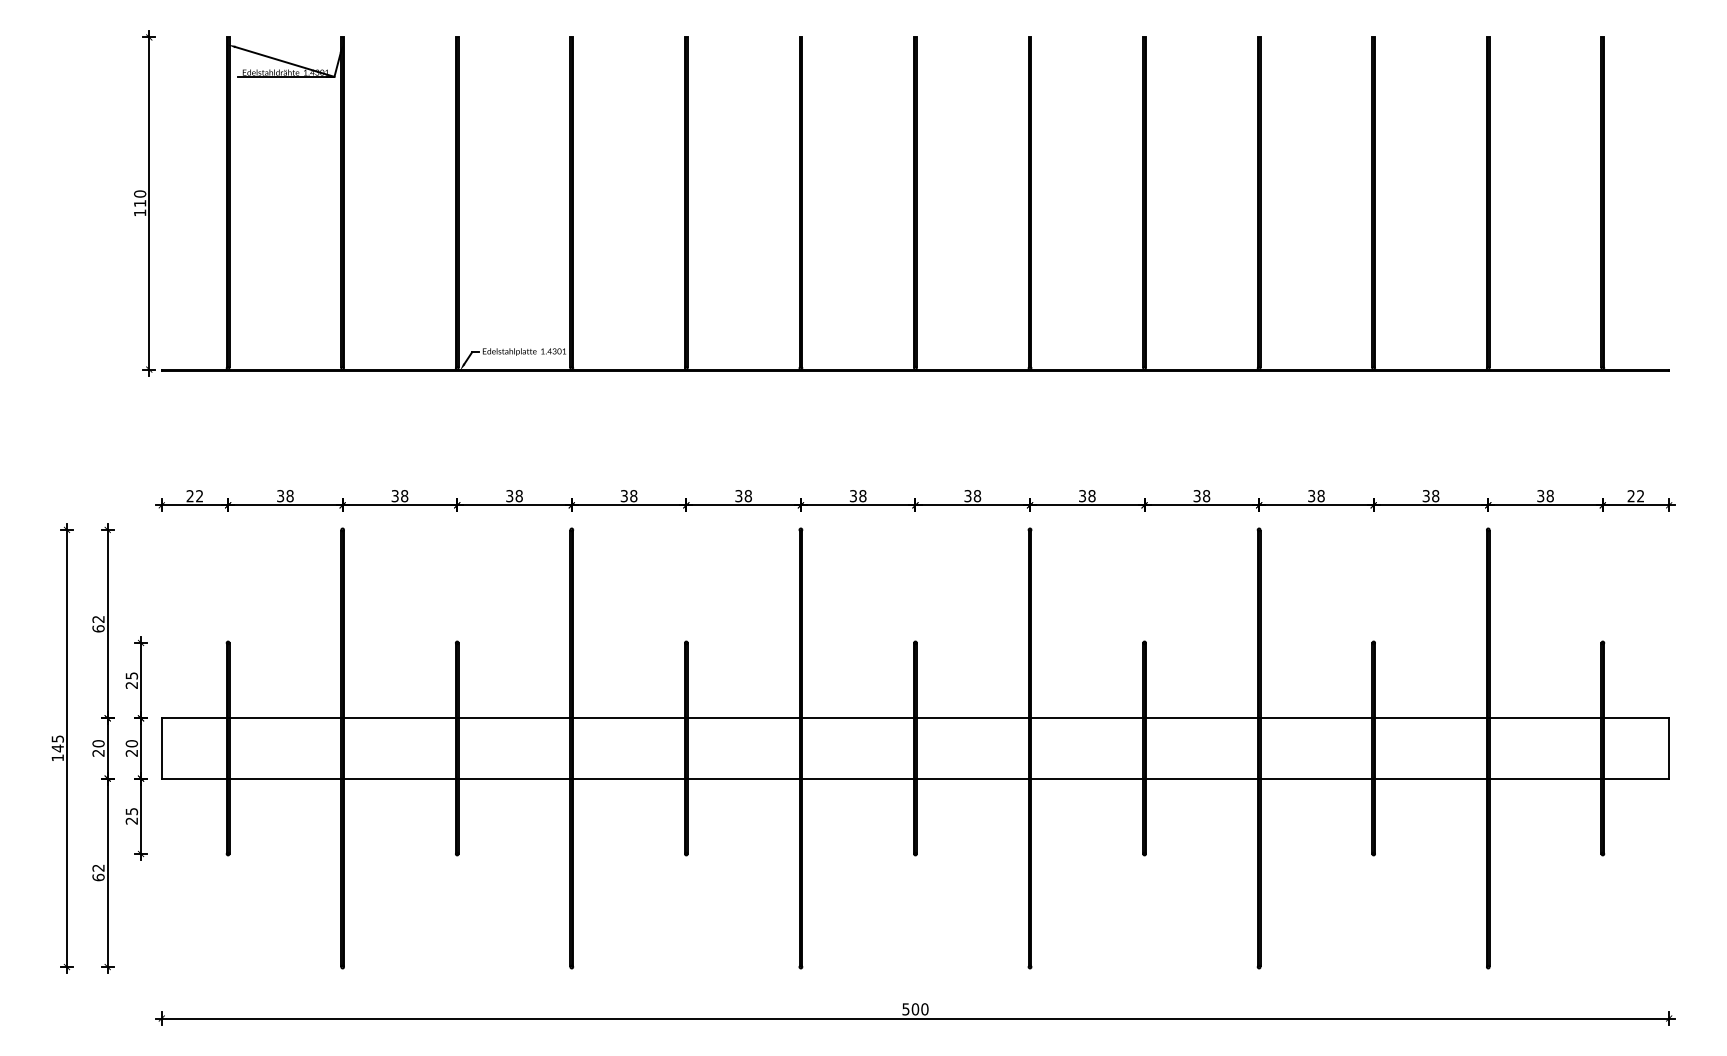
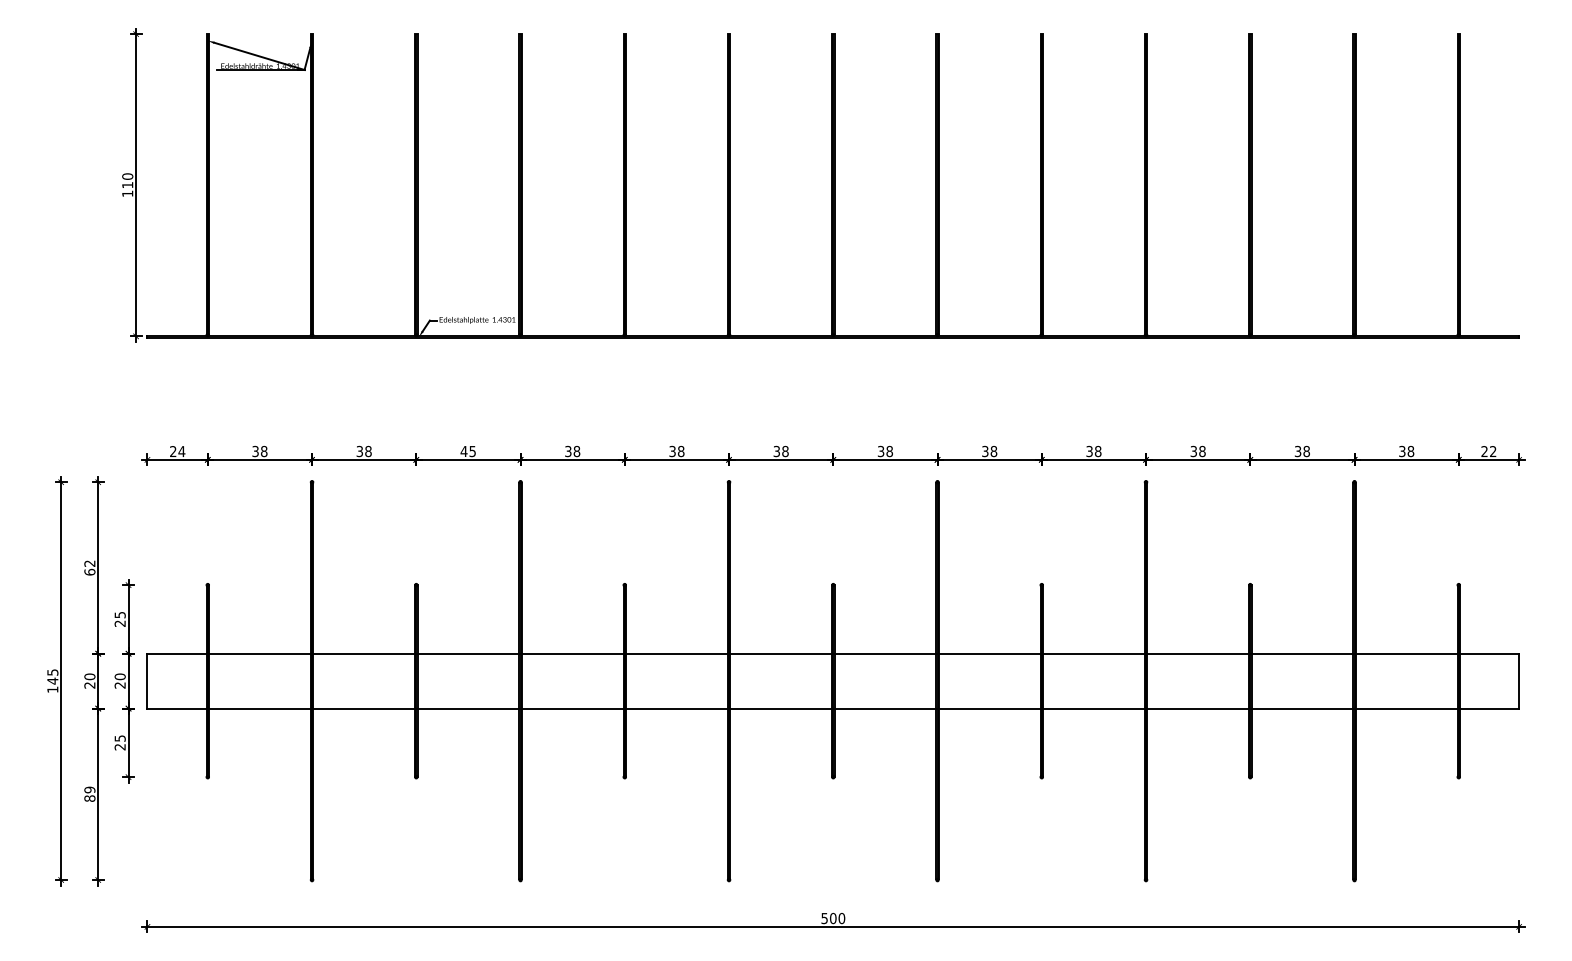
text: (199, 496) -> (181, 451), 22 -> 24
text: (513, 496) -> (467, 451), 38 -> 45
text: (98, 872) -> (89, 793), 62 -> 89

